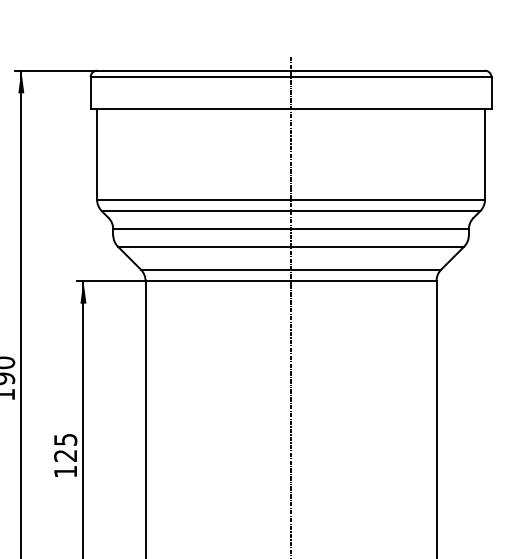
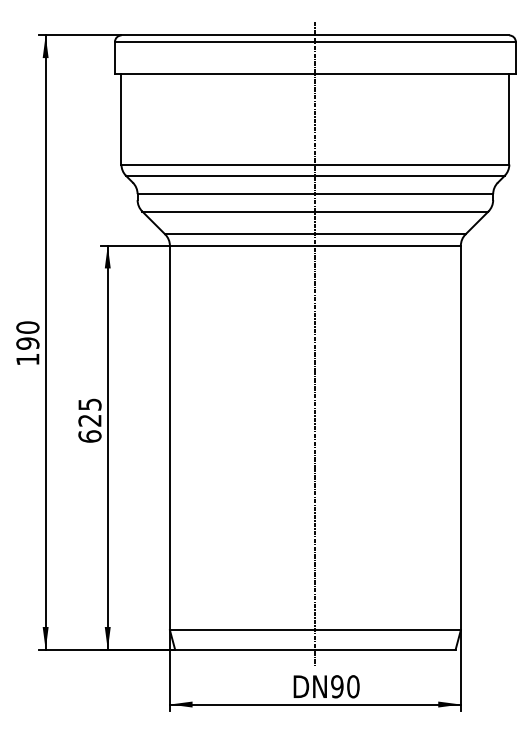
text: (65, 471) -> (89, 436), 125 -> 625

